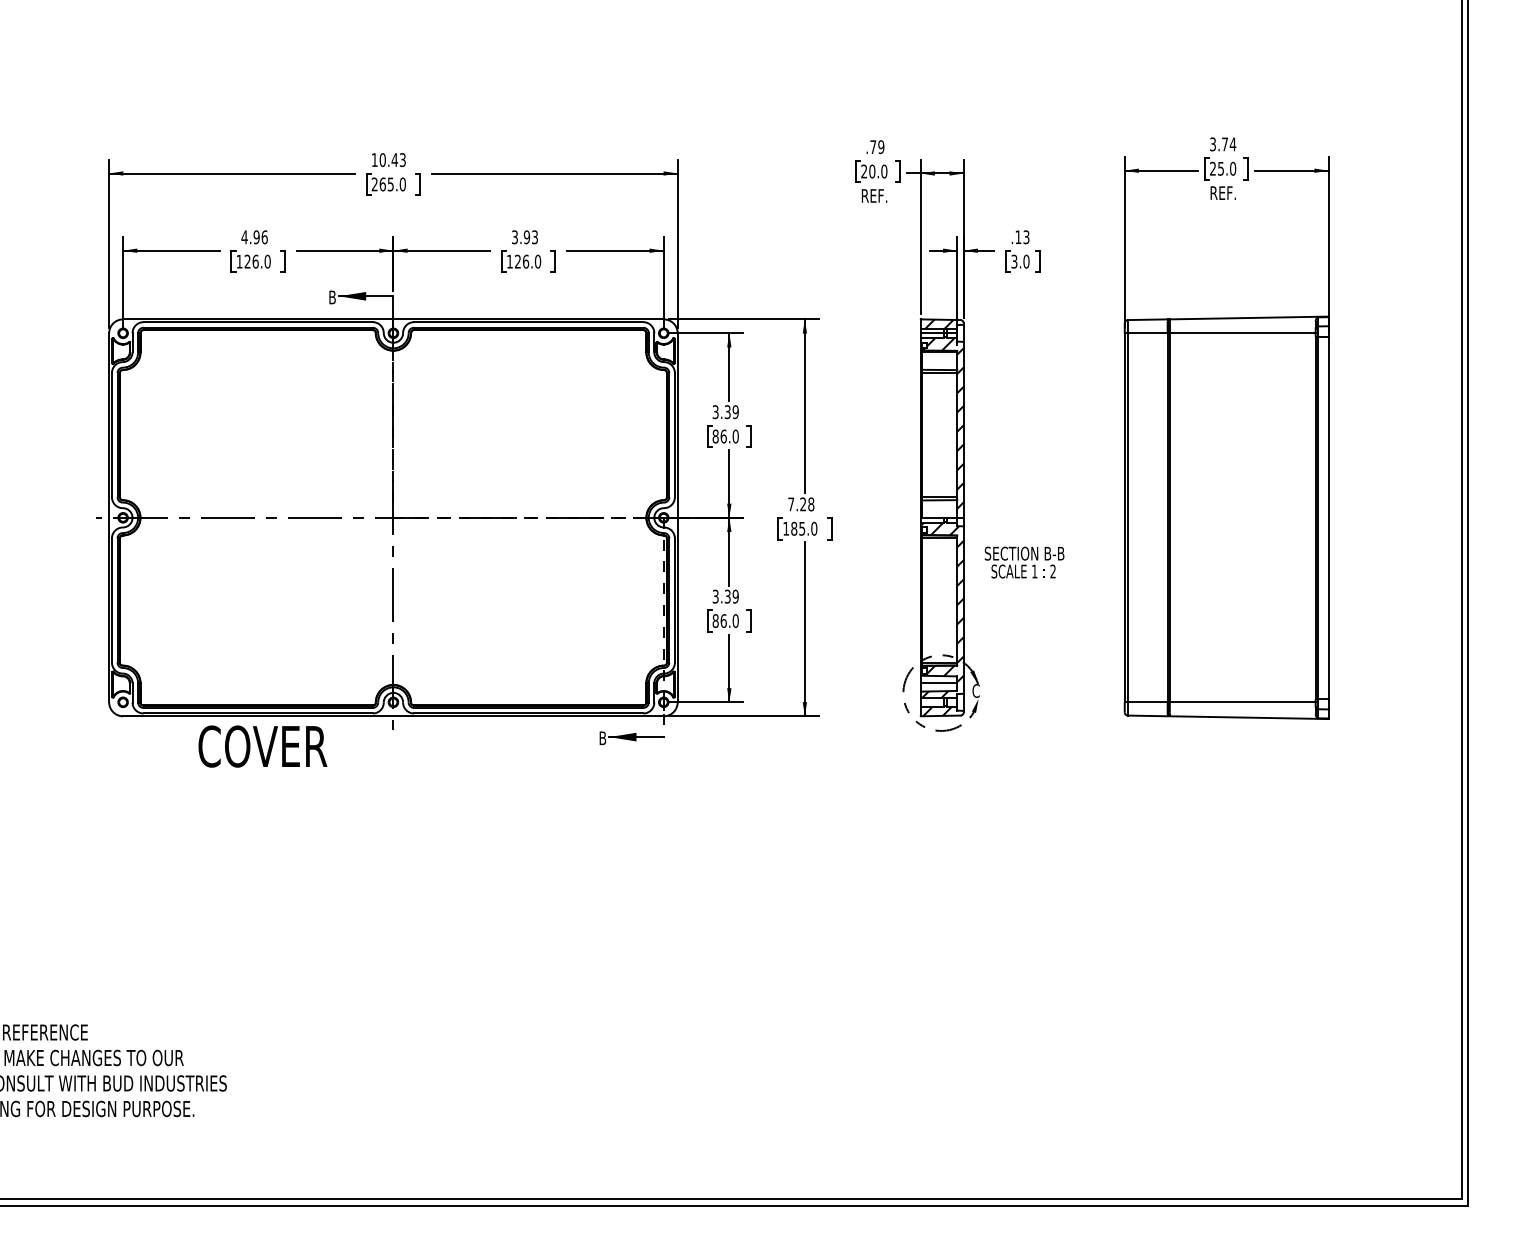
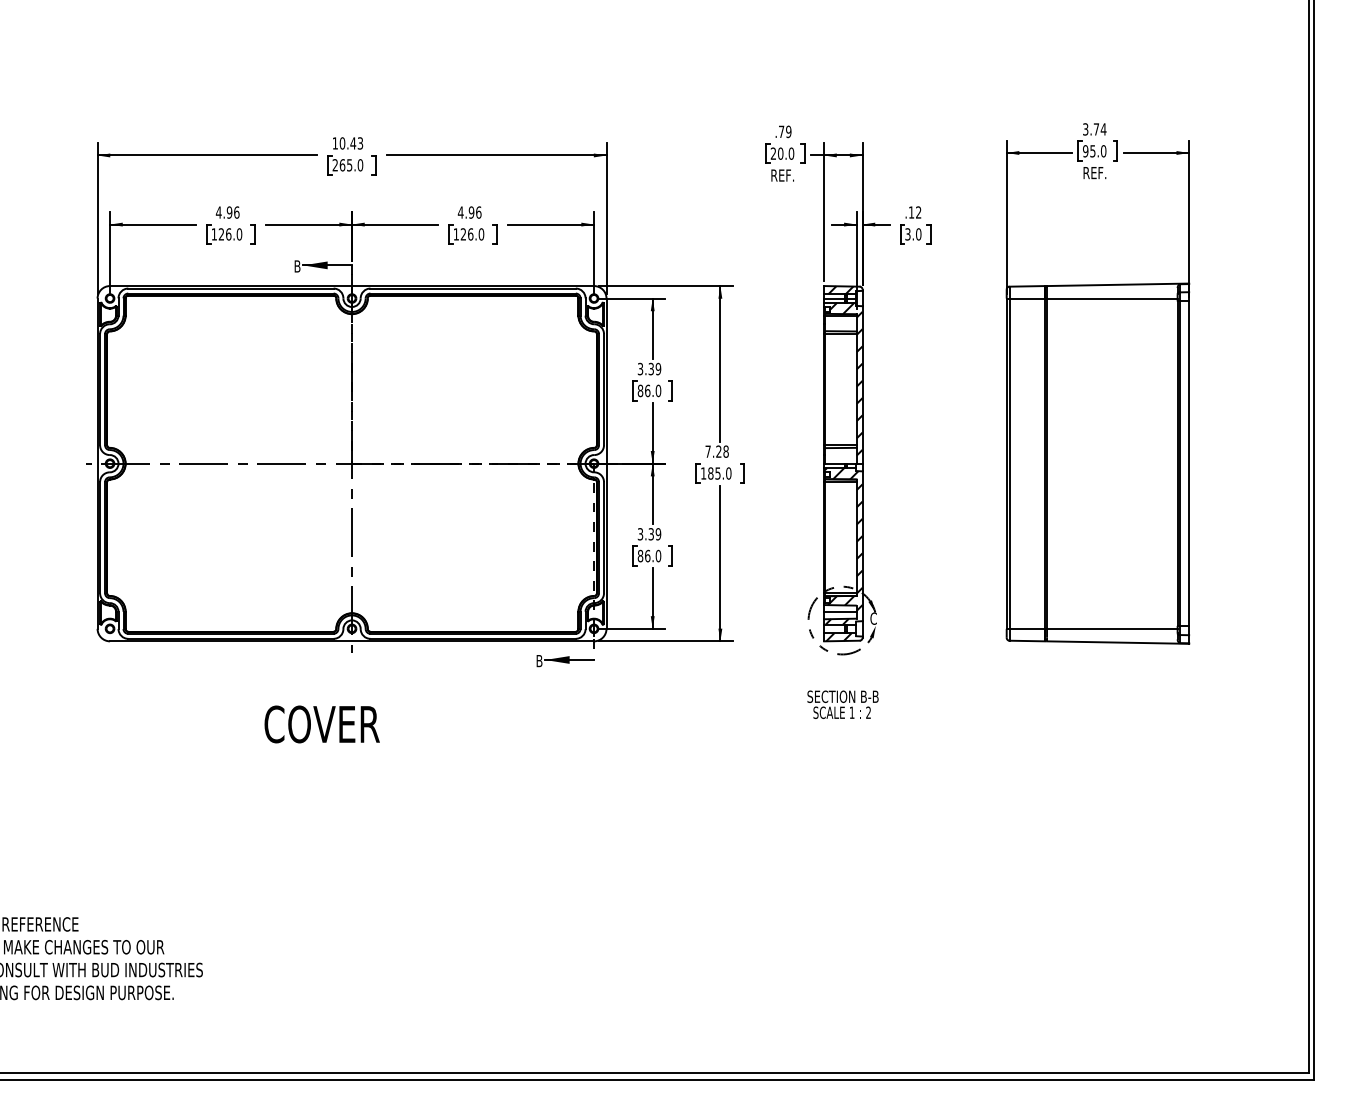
text: (1212, 169) -> (1085, 151), 25.0 -> 95.0
text: (524, 237) -> (469, 212), 3.93 -> 4.96
text: (1026, 237) -> (918, 212), .13 -> .12
text: (1023, 562) -> (842, 704), moved
text: (262, 746) -> (321, 724), moved

